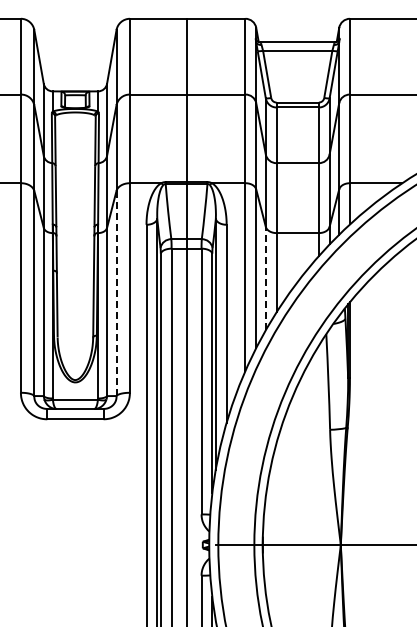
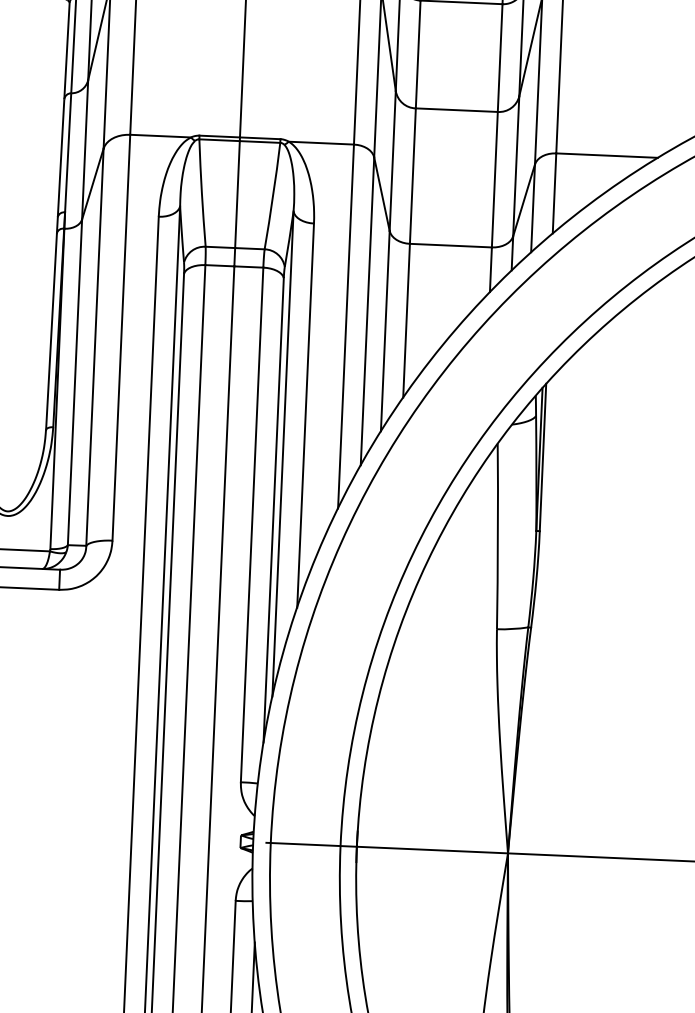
line: (265, 278) -> (384, 330), dashed -> solid
line: (116, 293) -> (94, 347), dashed -> solid

